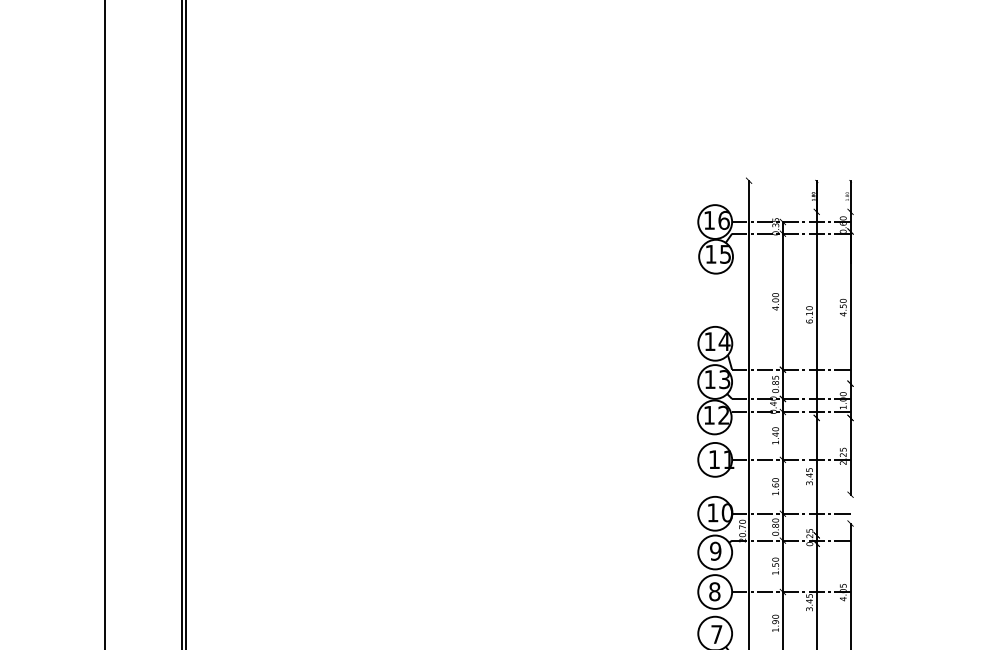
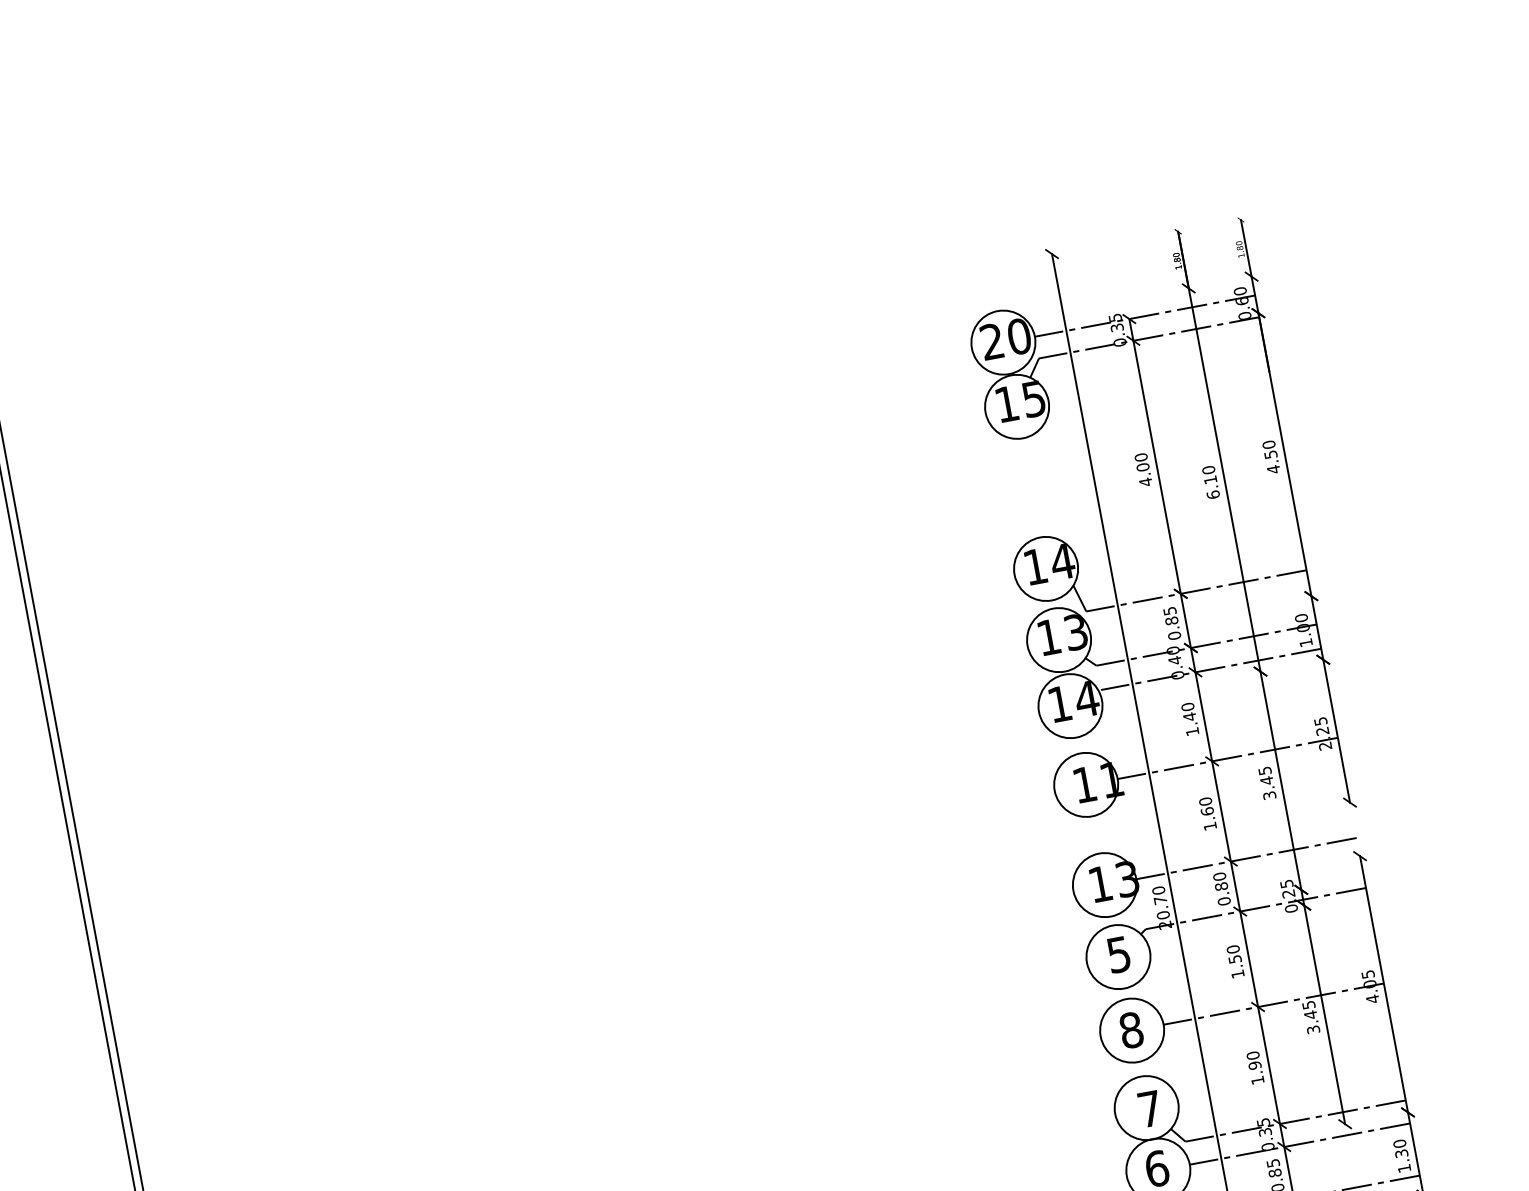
text: (716, 219) -> (1004, 337), 16 -> 20
text: (723, 414) -> (1085, 697), 12 -> 14
text: (727, 512) -> (1127, 878), 10 -> 13
text: (715, 550) -> (1118, 953), 9 -> 5

